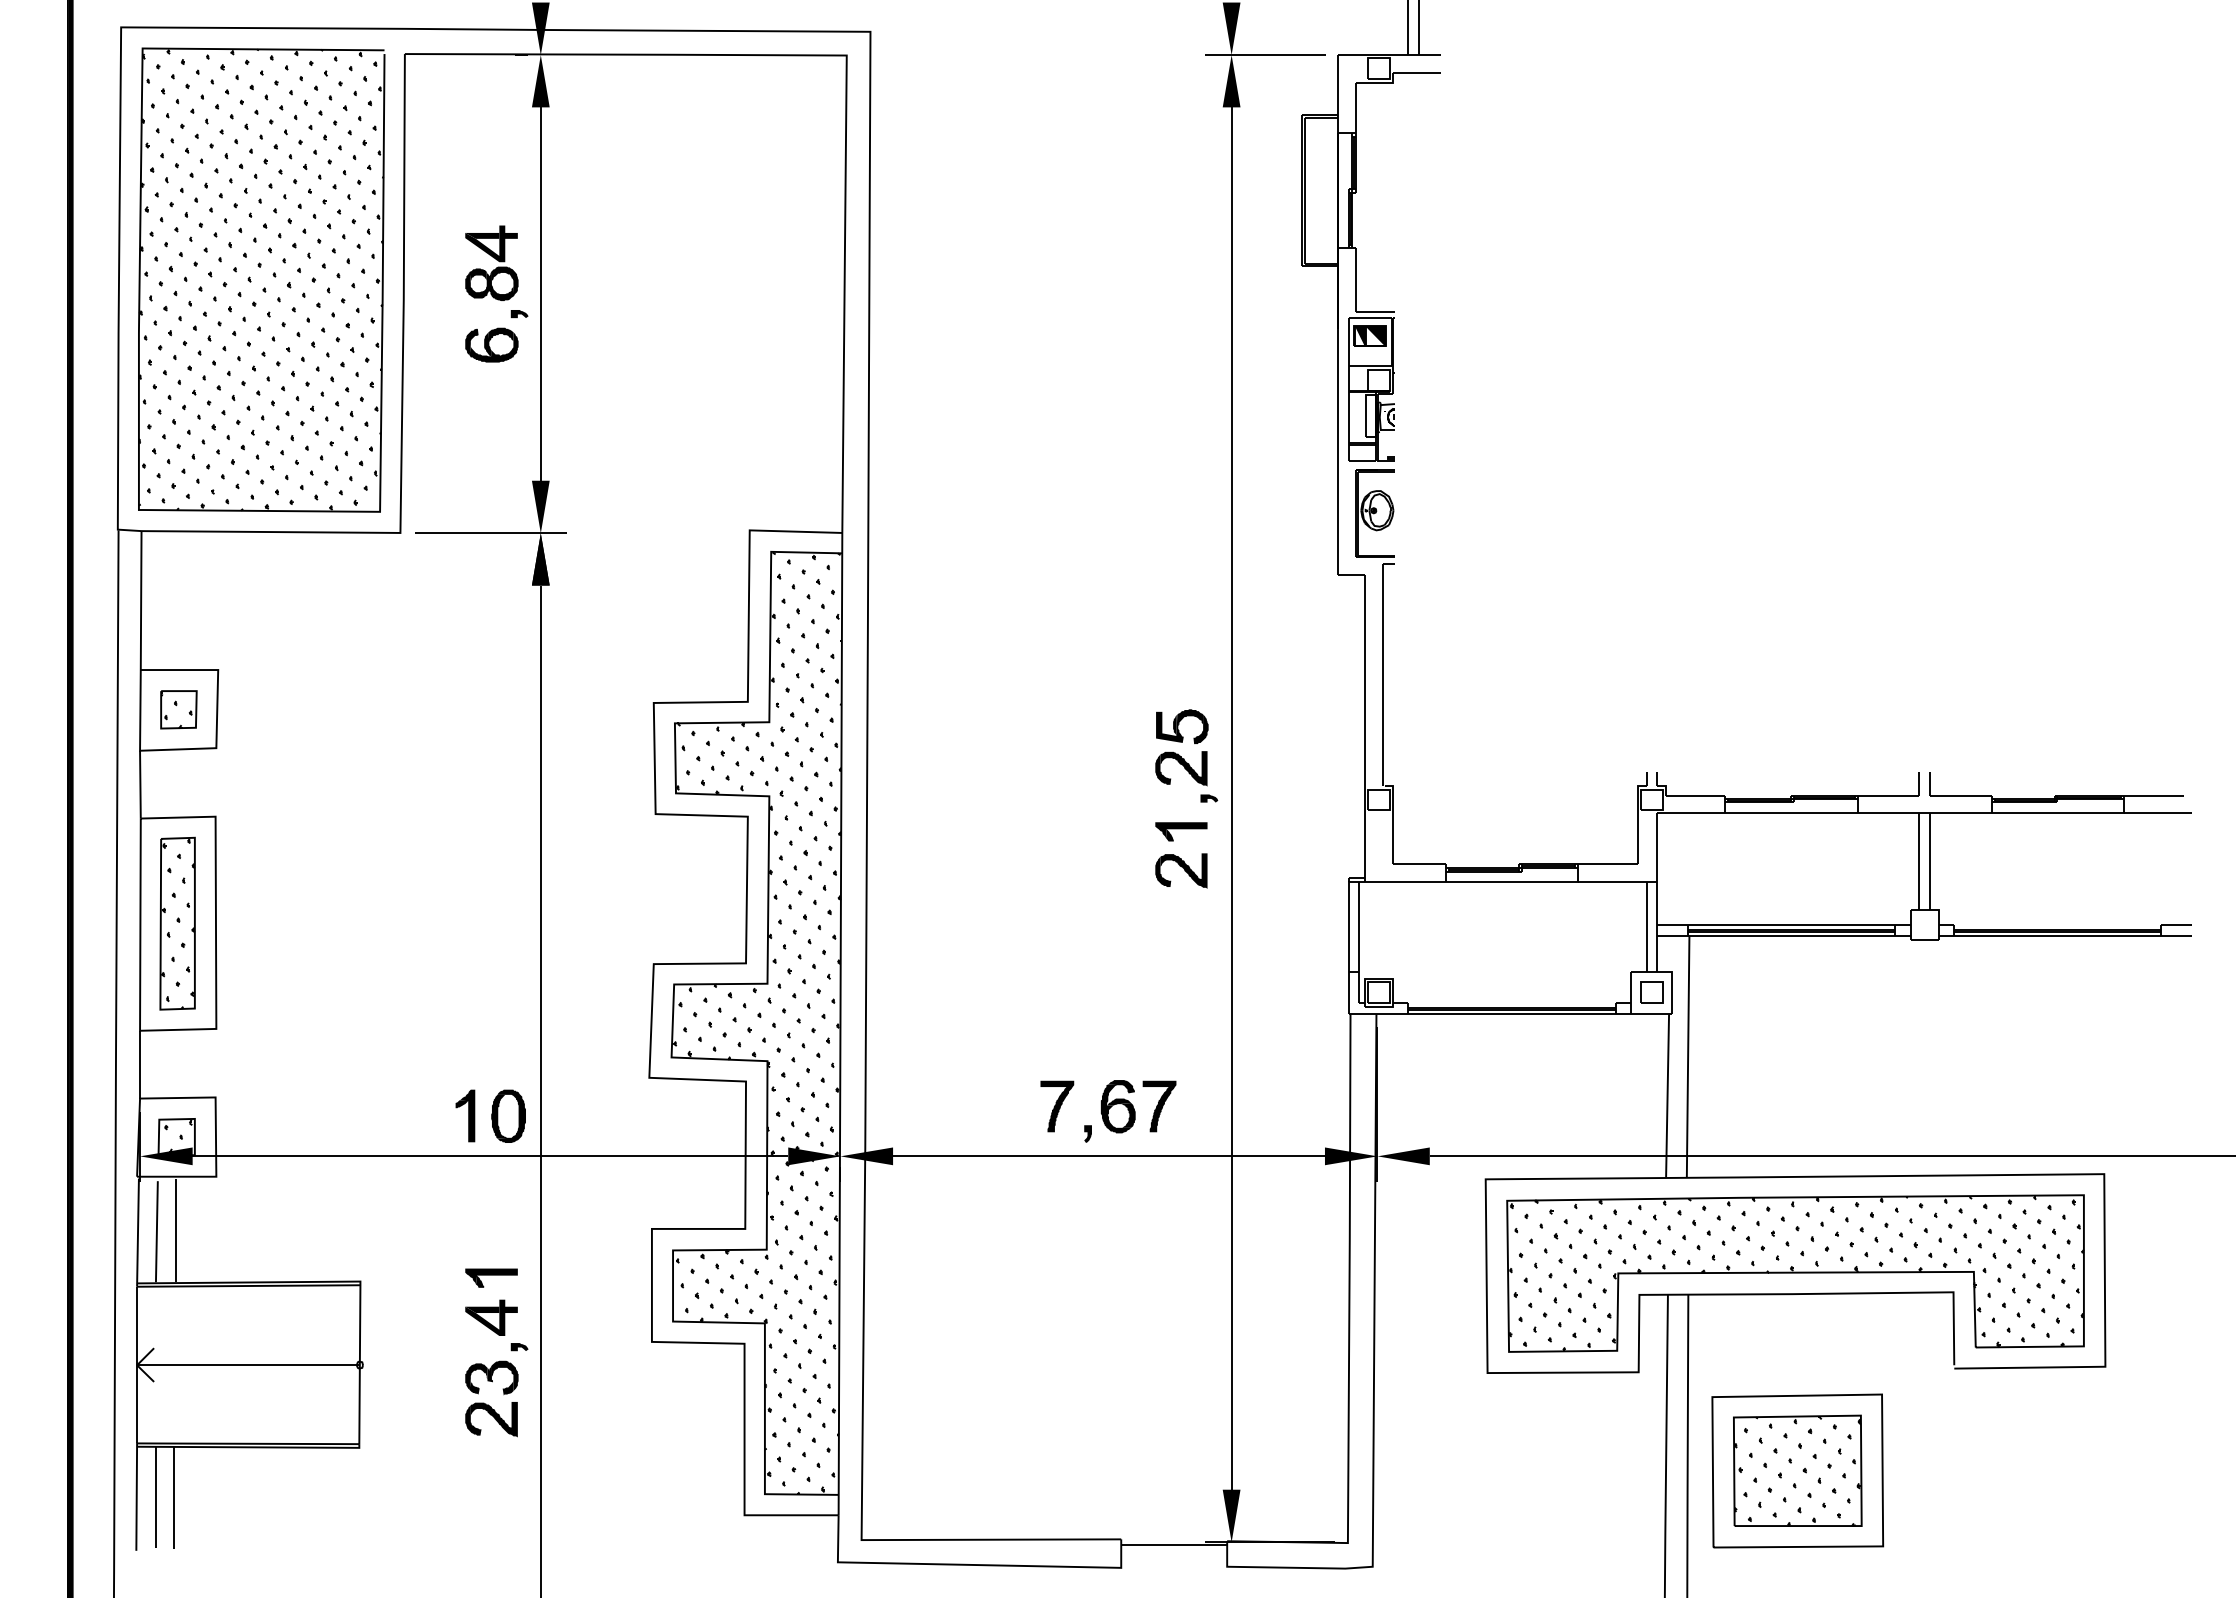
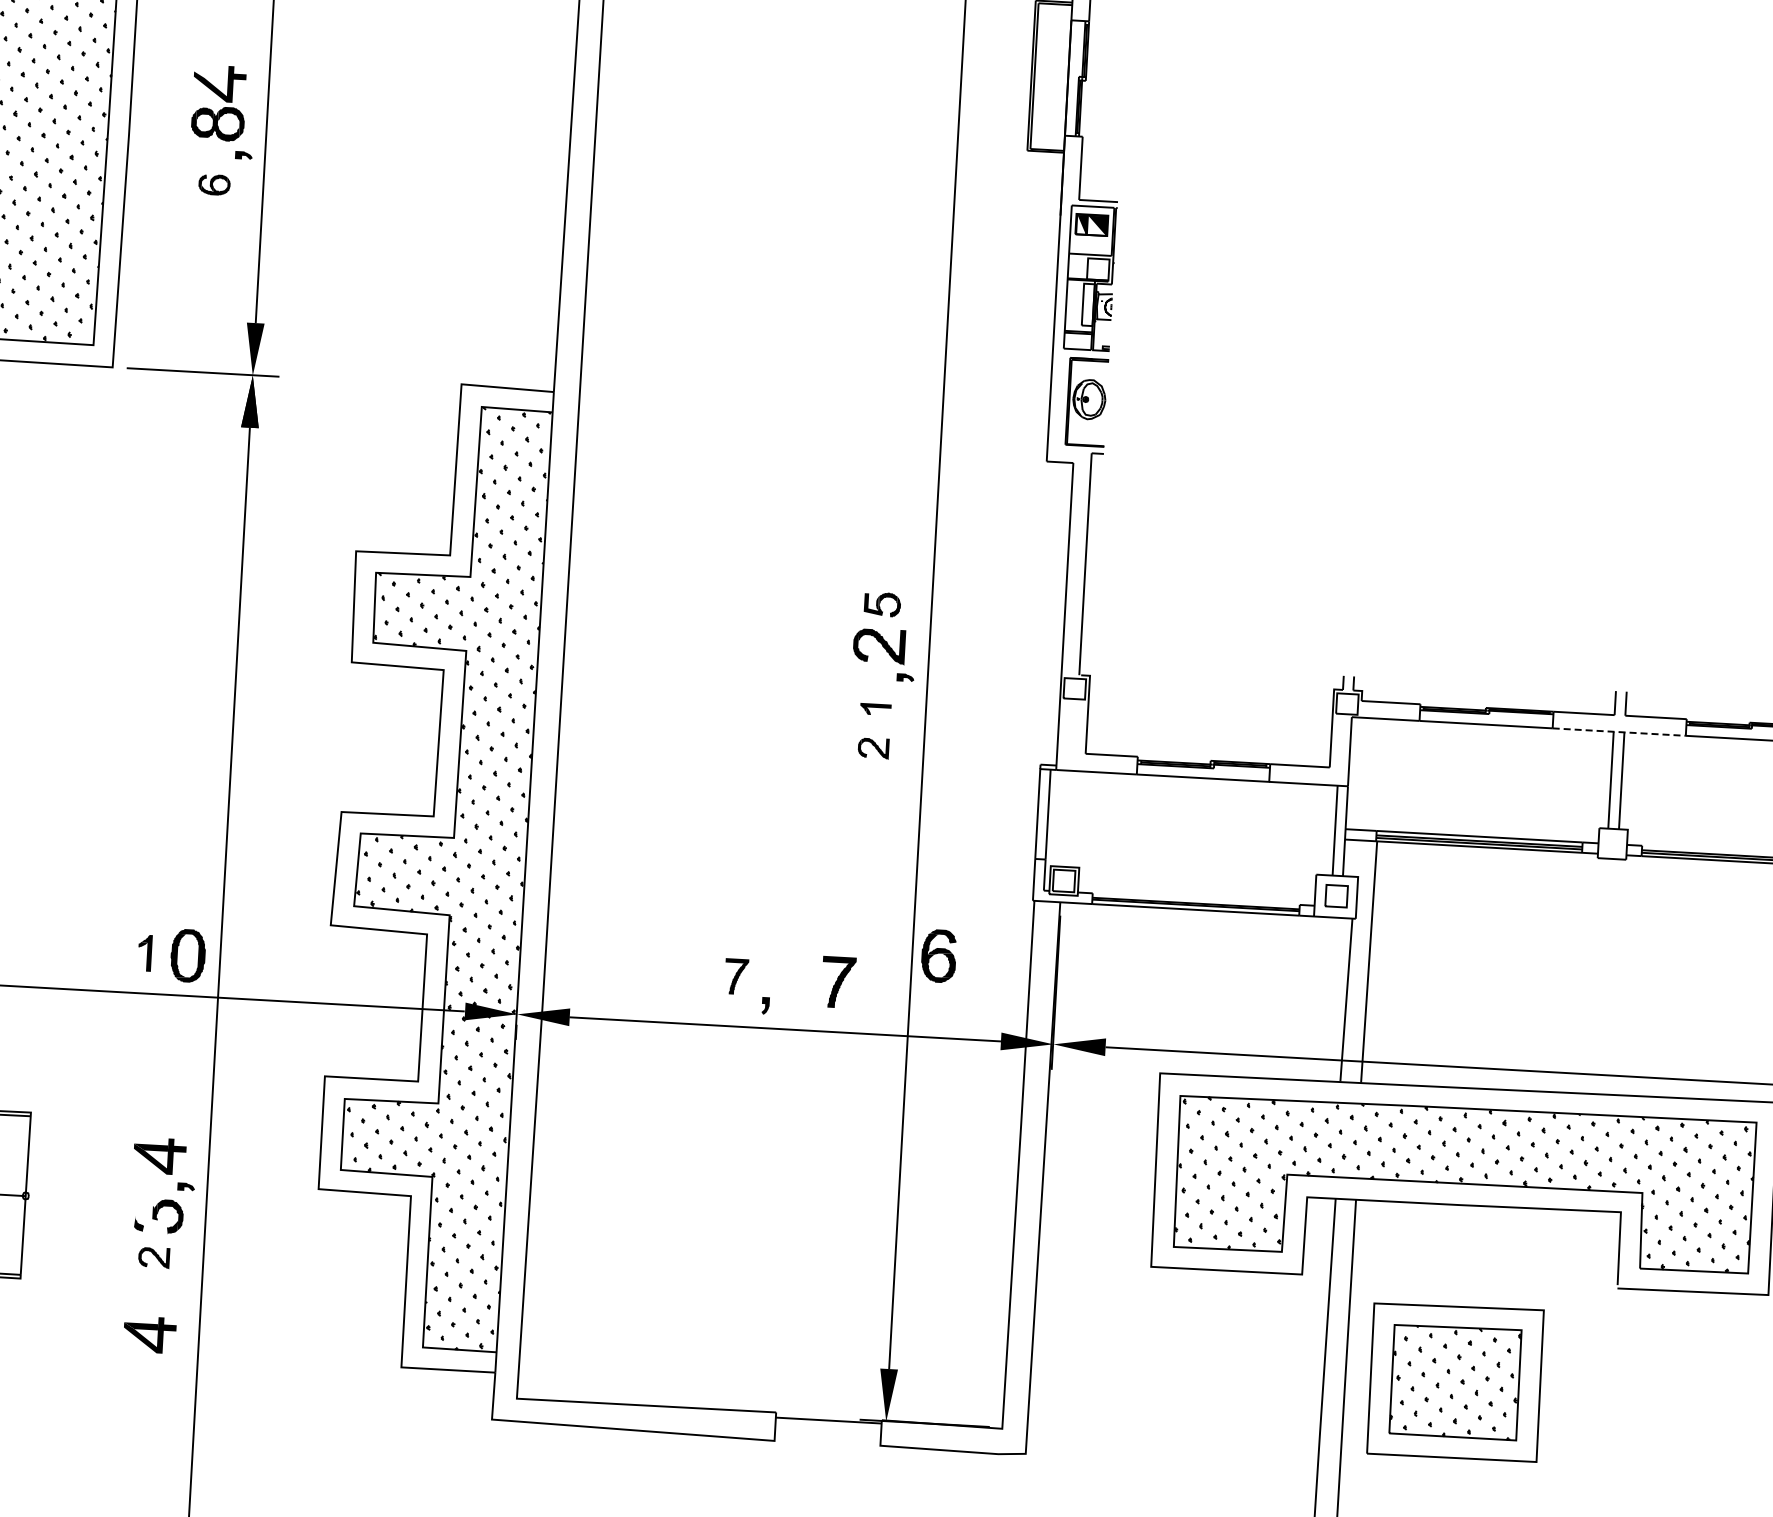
fill: (482, 235) -> (211, 74), removed
part: (491, 344) -> (214, 184), size x0.6
part: (1182, 726) -> (882, 604), size x0.7
line: (1925, 813) -> (1619, 732), solid -> dashed
part: (1181, 831) -> (875, 709), size x0.6
part: (1181, 870) -> (873, 748), size x0.6
part: (1057, 1106) -> (736, 976), size x0.7
part: (1117, 1106) -> (938, 955), moved
part: (465, 1115) -> (145, 952), size x0.7
part: (491, 1277) -> (162, 1115), removed
fill: (476, 1376) -> (141, 1213), removed
part: (491, 1419) -> (154, 1257), size x0.6
part: (491, 1496) -> (149, 1334), added

